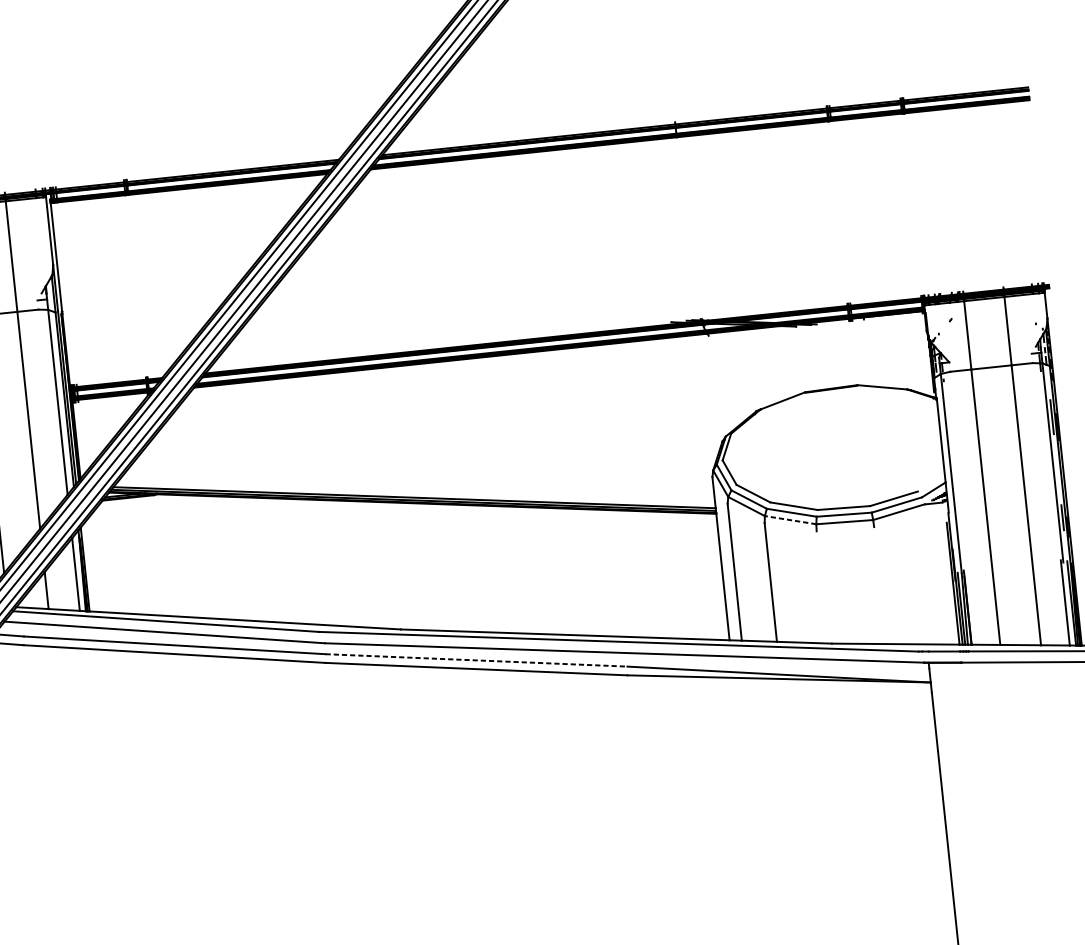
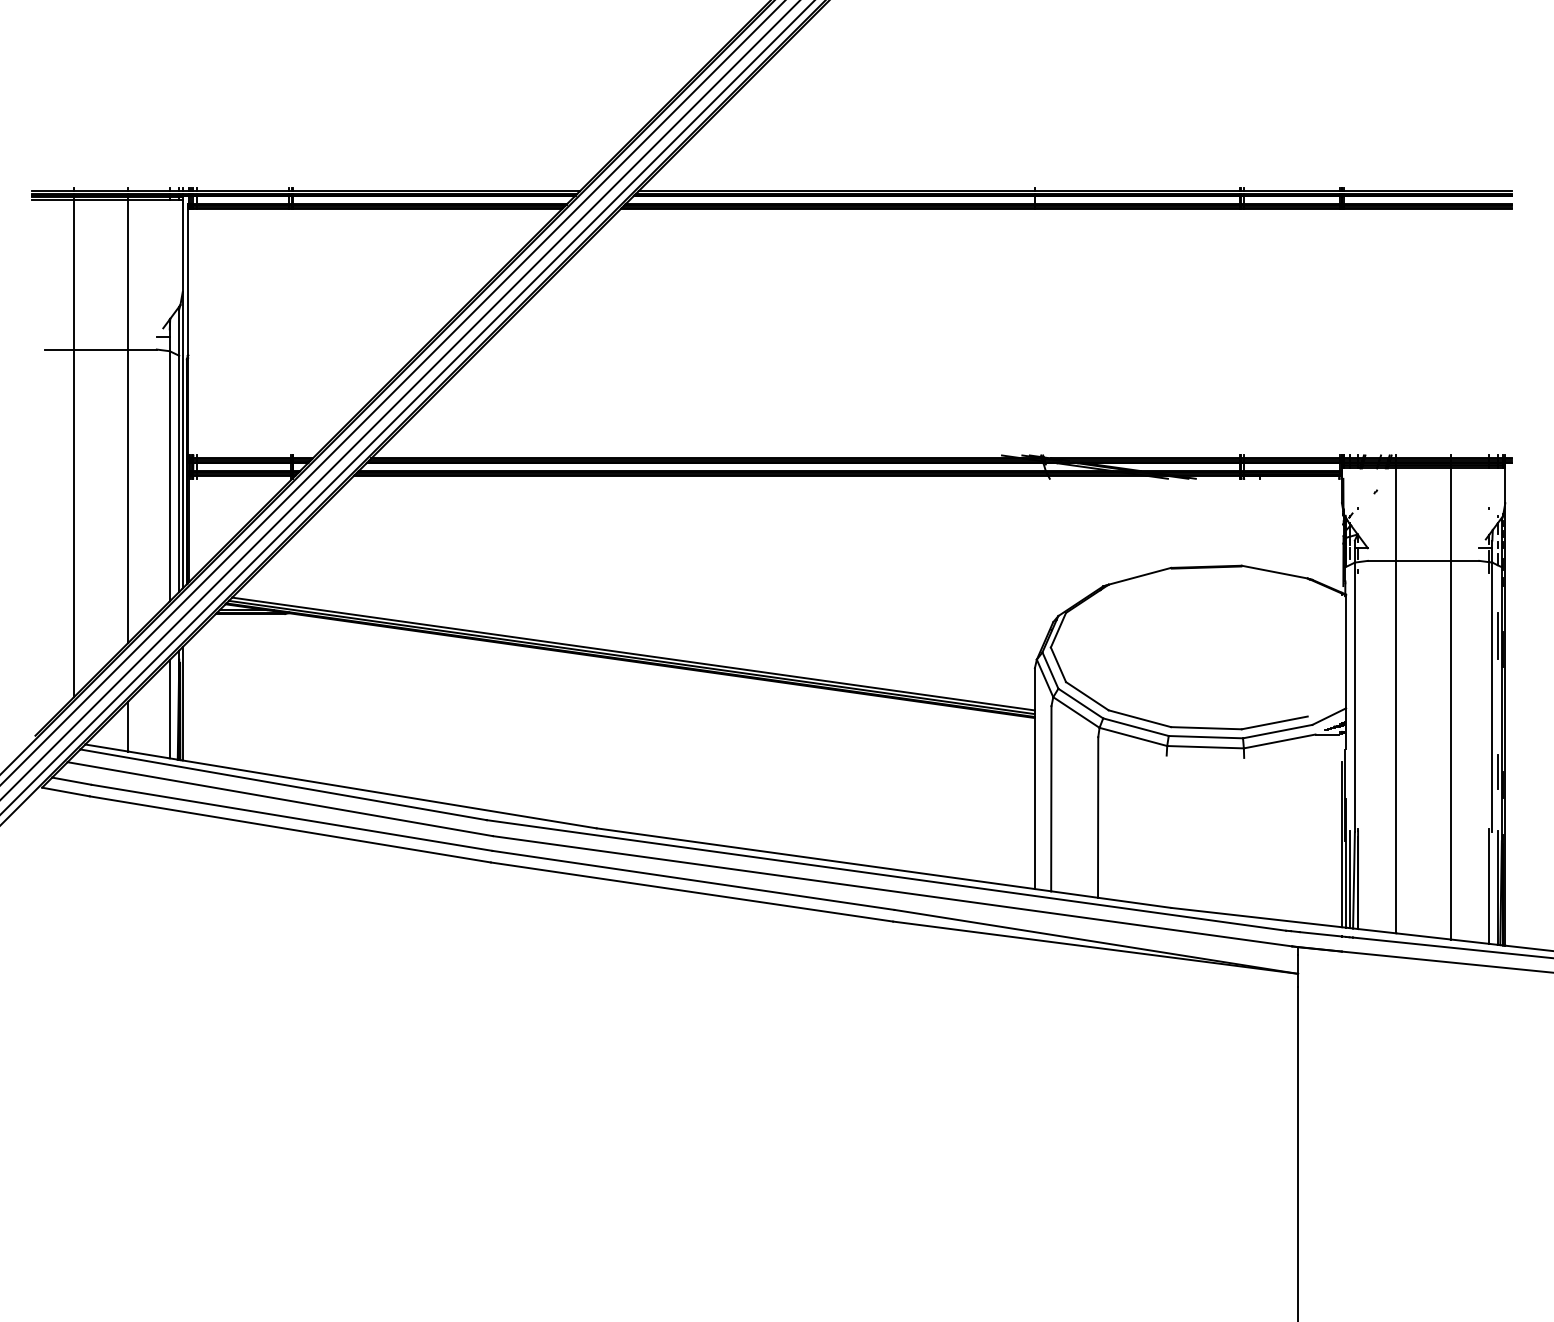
line: (789, 519) -> (1132, 736), dashed -> solid
line: (476, 660) -> (693, 880), dashed -> solid

